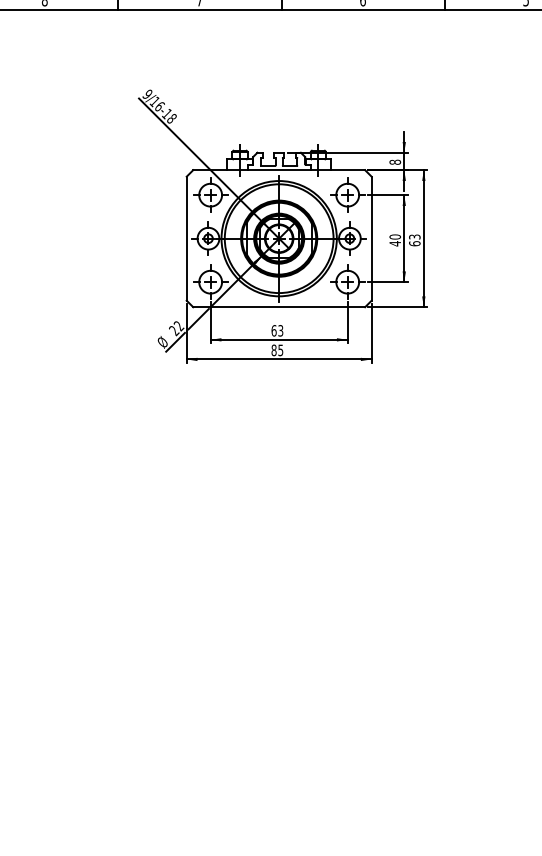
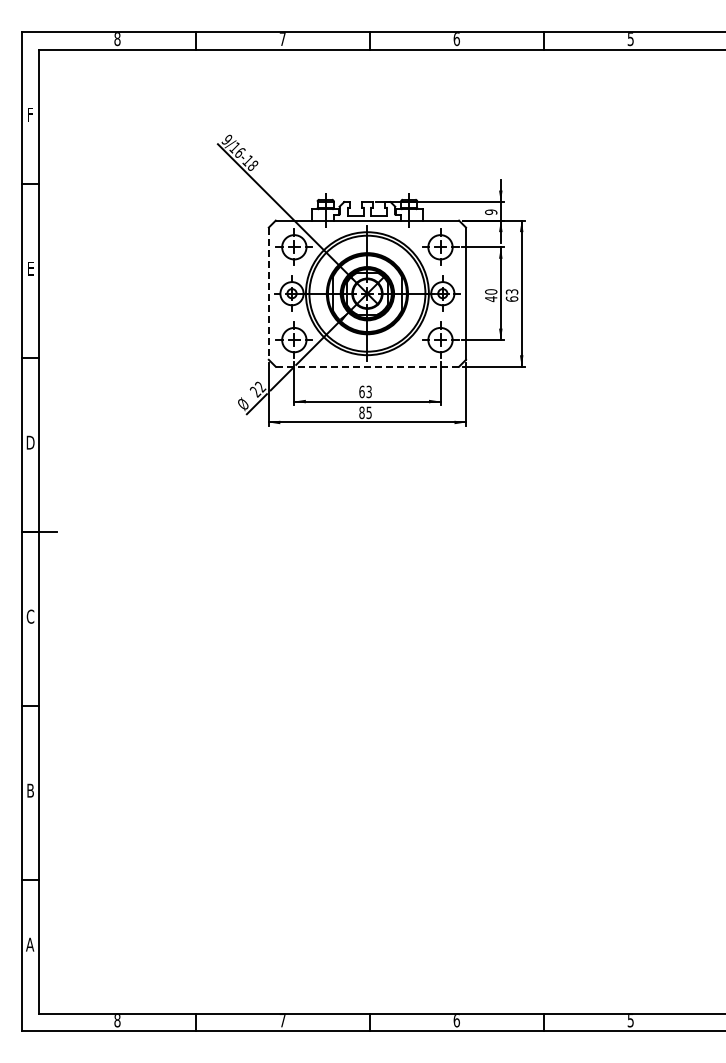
text: (395, 161) -> (491, 211), 8 -> 9
line: (186, 239) -> (268, 294), solid -> dashed
line: (279, 306) -> (367, 366), solid -> dashed

